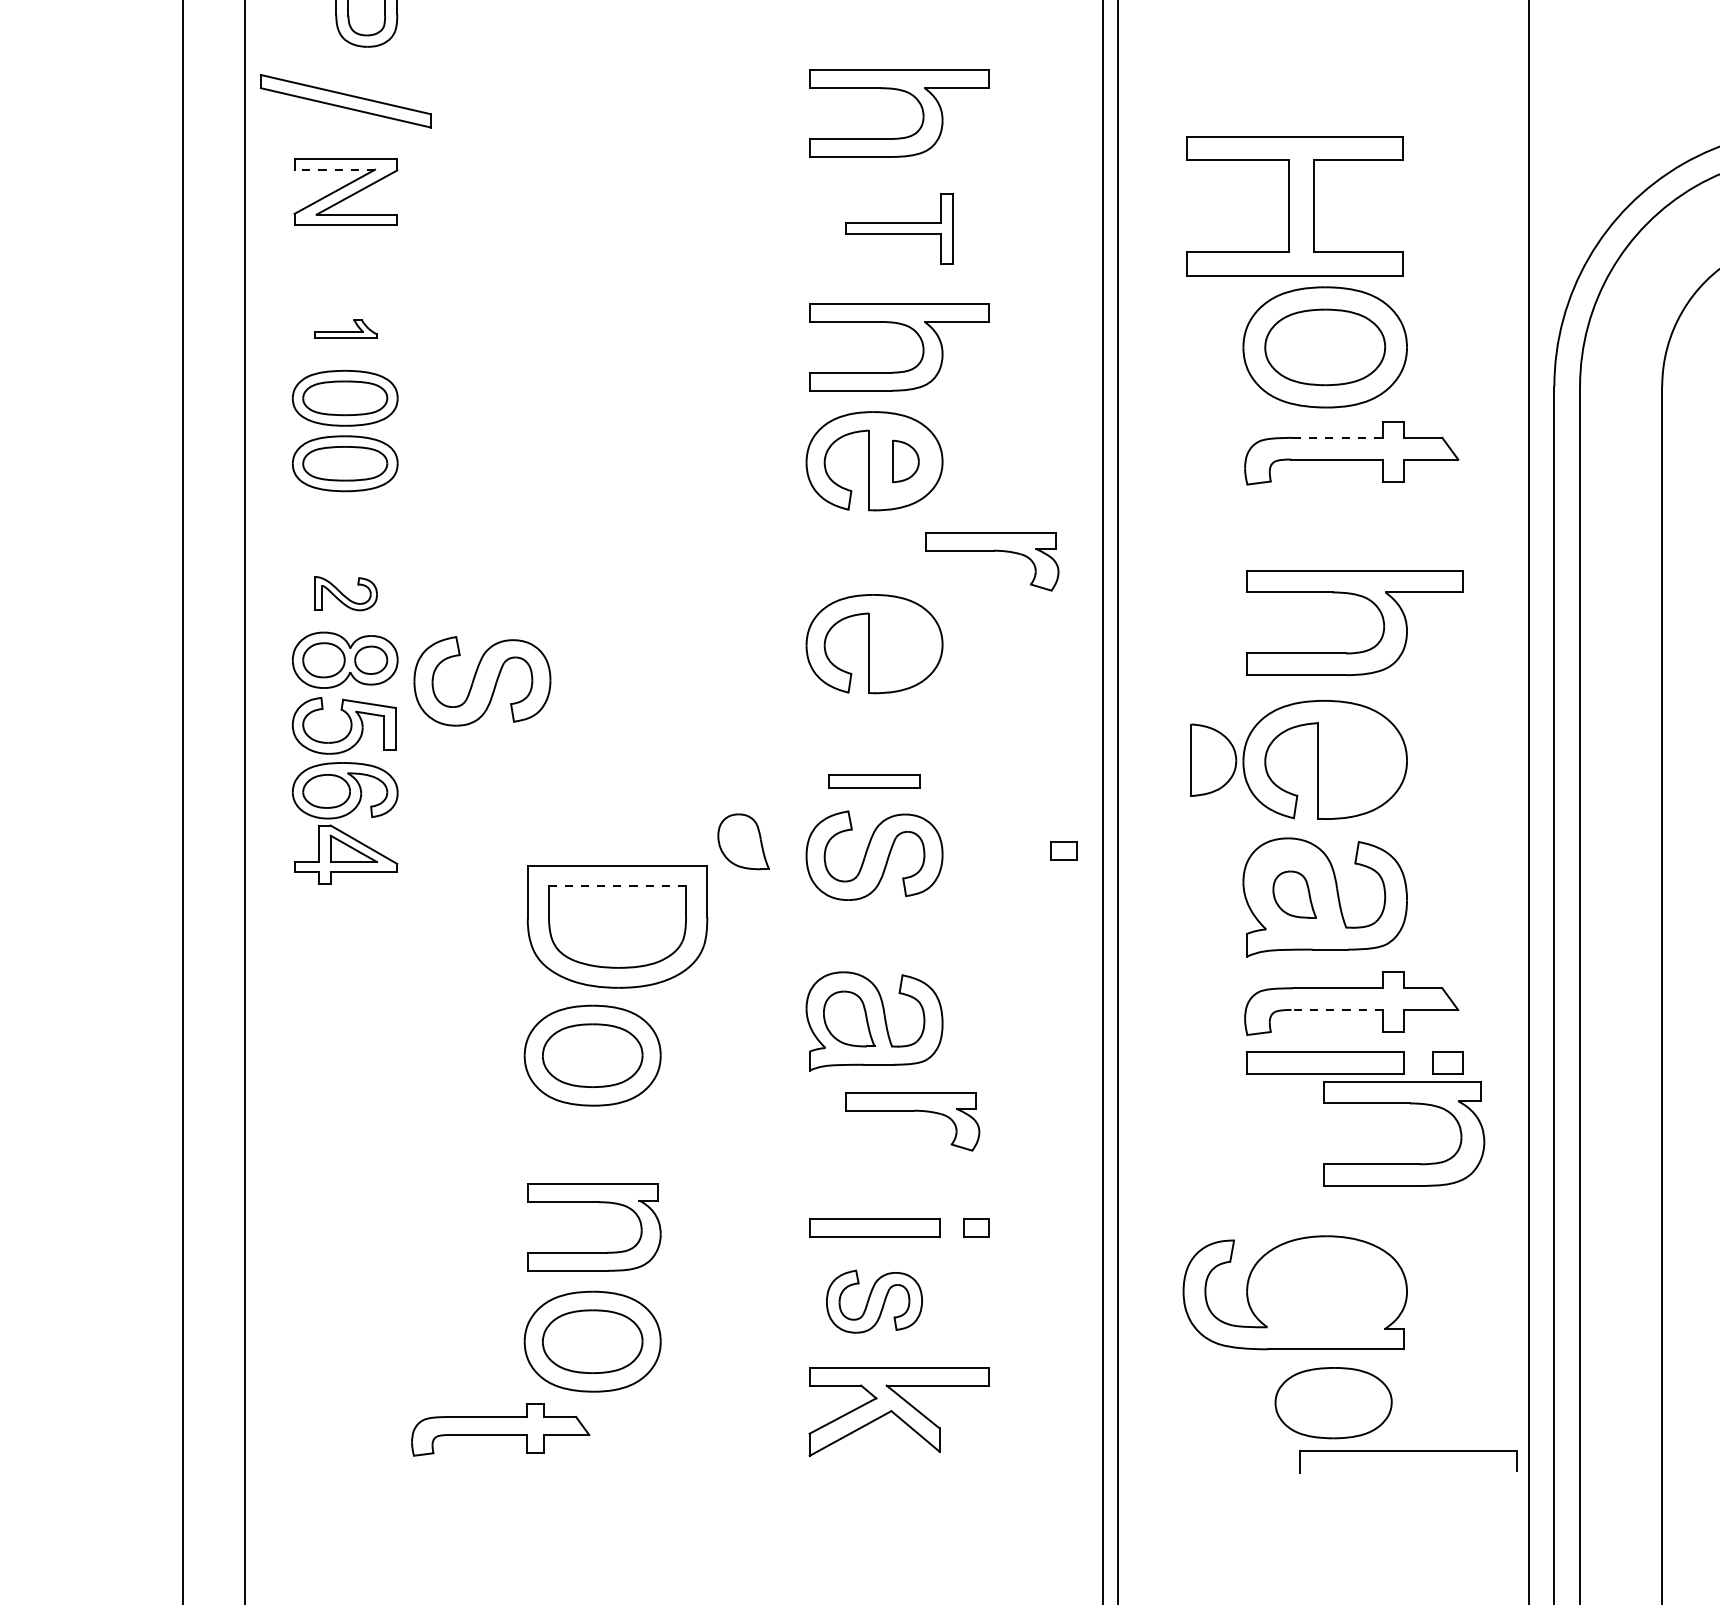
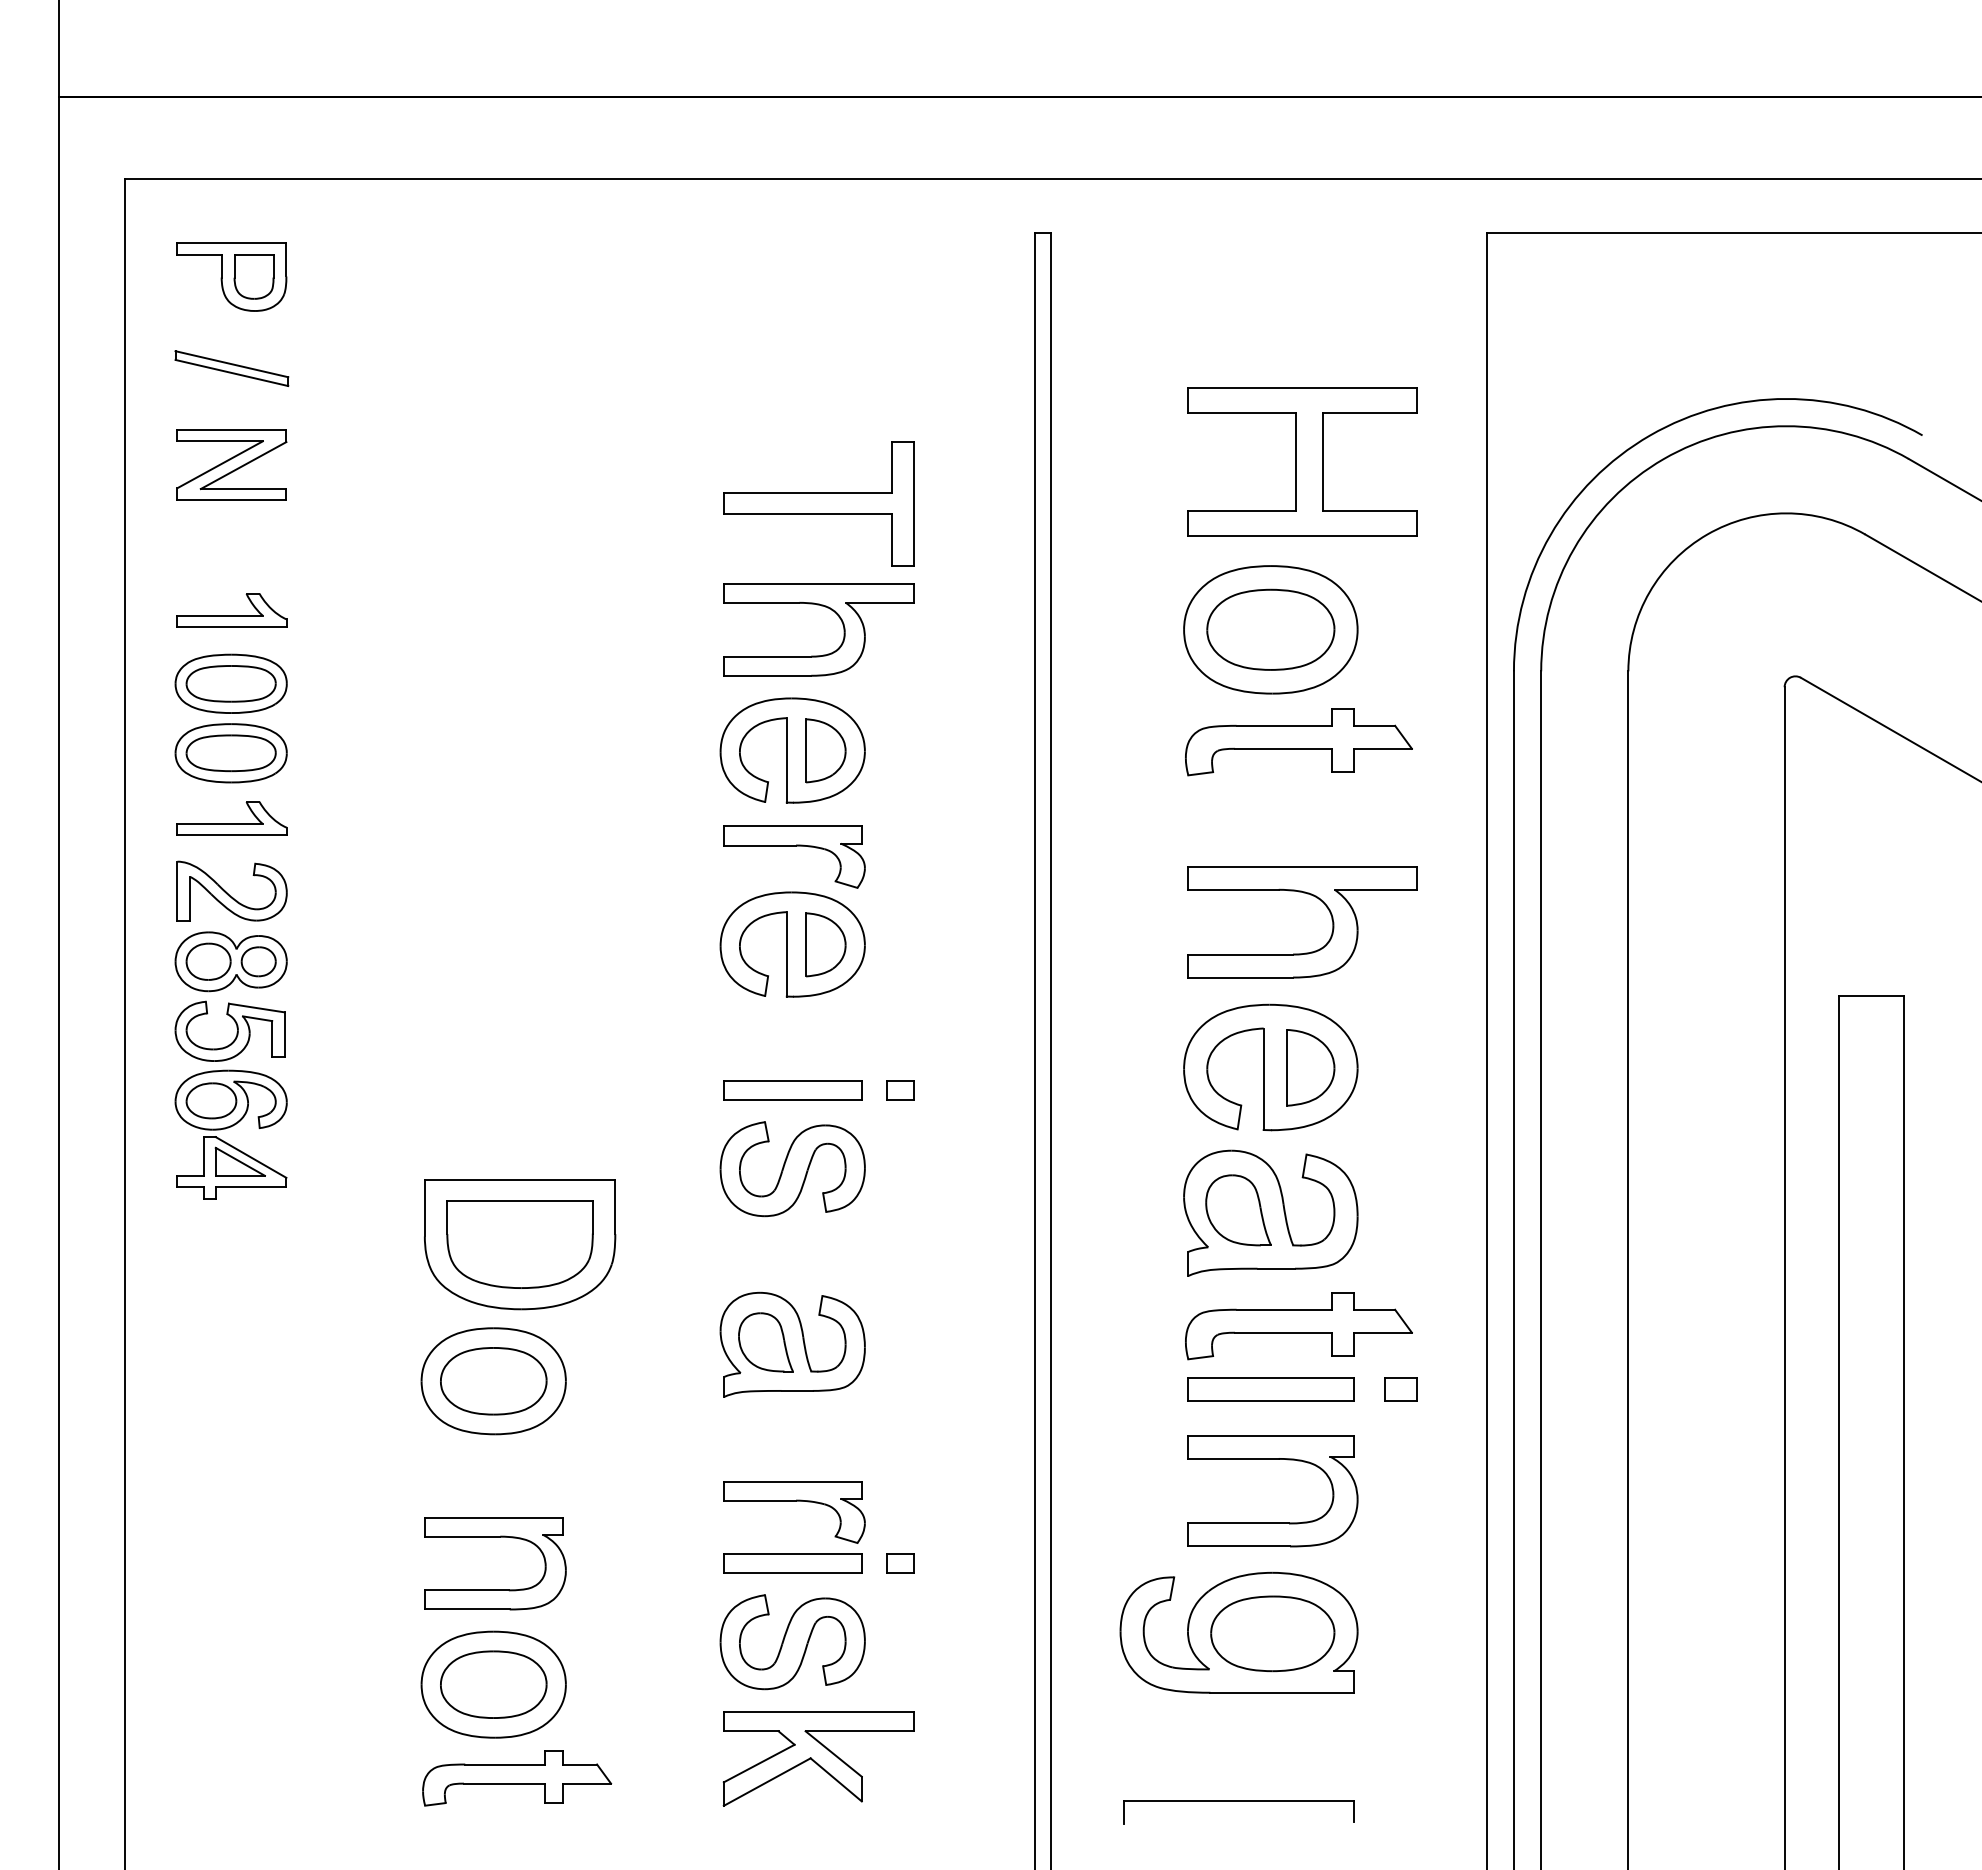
part: (912, 96) -> (832, 363), removed
part: (345, 101) -> (231, 368), size x0.62
line: (335, 169) -> (220, 441), dashed -> solid
part: (1294, 205) -> (1302, 461), moved
part: (898, 228) -> (818, 503), size x1.67
part: (345, 329) -> (231, 610), size x1.67
line: (1338, 437) -> (1284, 725), dashed -> solid
part: (905, 461) -> (825, 750), size x1.43
part: (345, 525) -> (231, 818), added
part: (992, 551) -> (794, 846), moved
part: (345, 593) -> (231, 890), size x1.67
part: (905, 644) -> (825, 944), added
part: (482, 681) -> (376, 984), removed
part: (1213, 759) -> (1310, 1067), moved
part: (874, 781) -> (792, 1090), size x1.43
part: (743, 841) -> (653, 1154), removed
part: (1063, 850) -> (900, 1090), moved
line: (617, 885) -> (520, 1200), dashed -> solid
part: (1294, 894) -> (1238, 1210), size x1.43
line: (1337, 1009) -> (1283, 1332), dashed -> solid
part: (912, 1111) -> (794, 1501), moved
part: (1404, 1163) -> (1272, 1522), moved
part: (874, 1301) -> (792, 1642), size x1.43
part: (1333, 1402) -> (1272, 1633), moved
part: (501, 1430) -> (517, 1778), moved
part: (1407, 1451) -> (1238, 1801), moved

